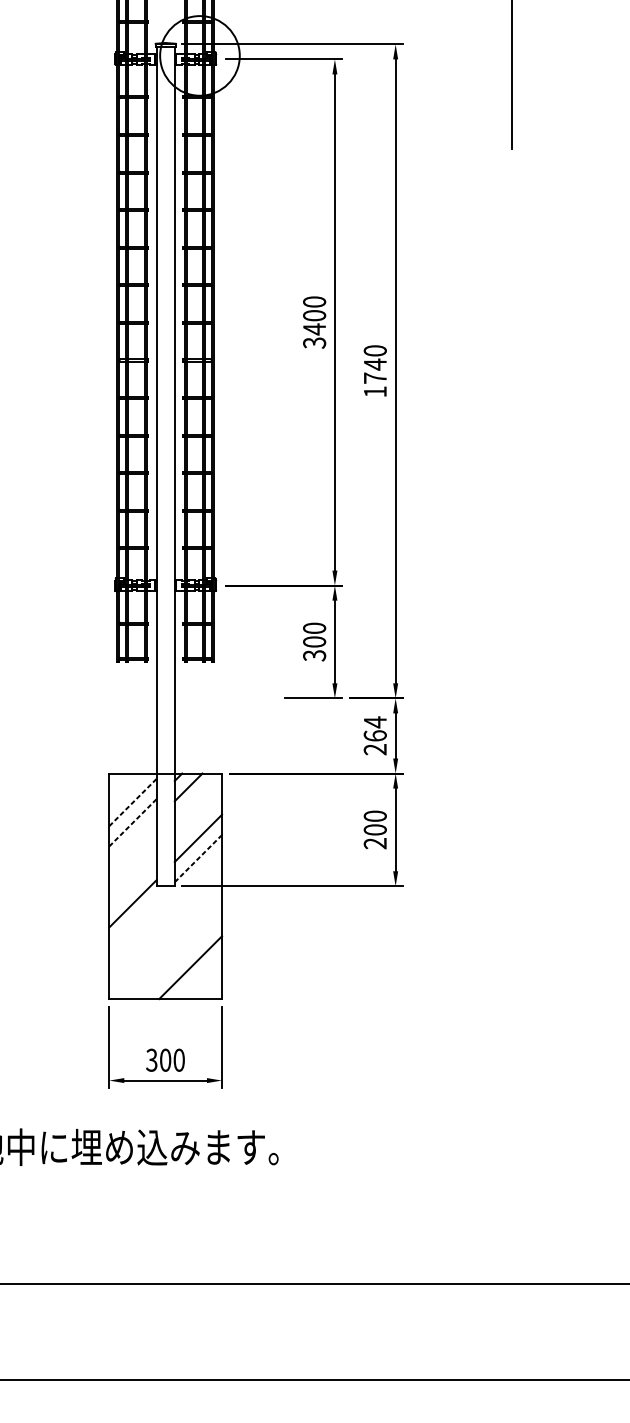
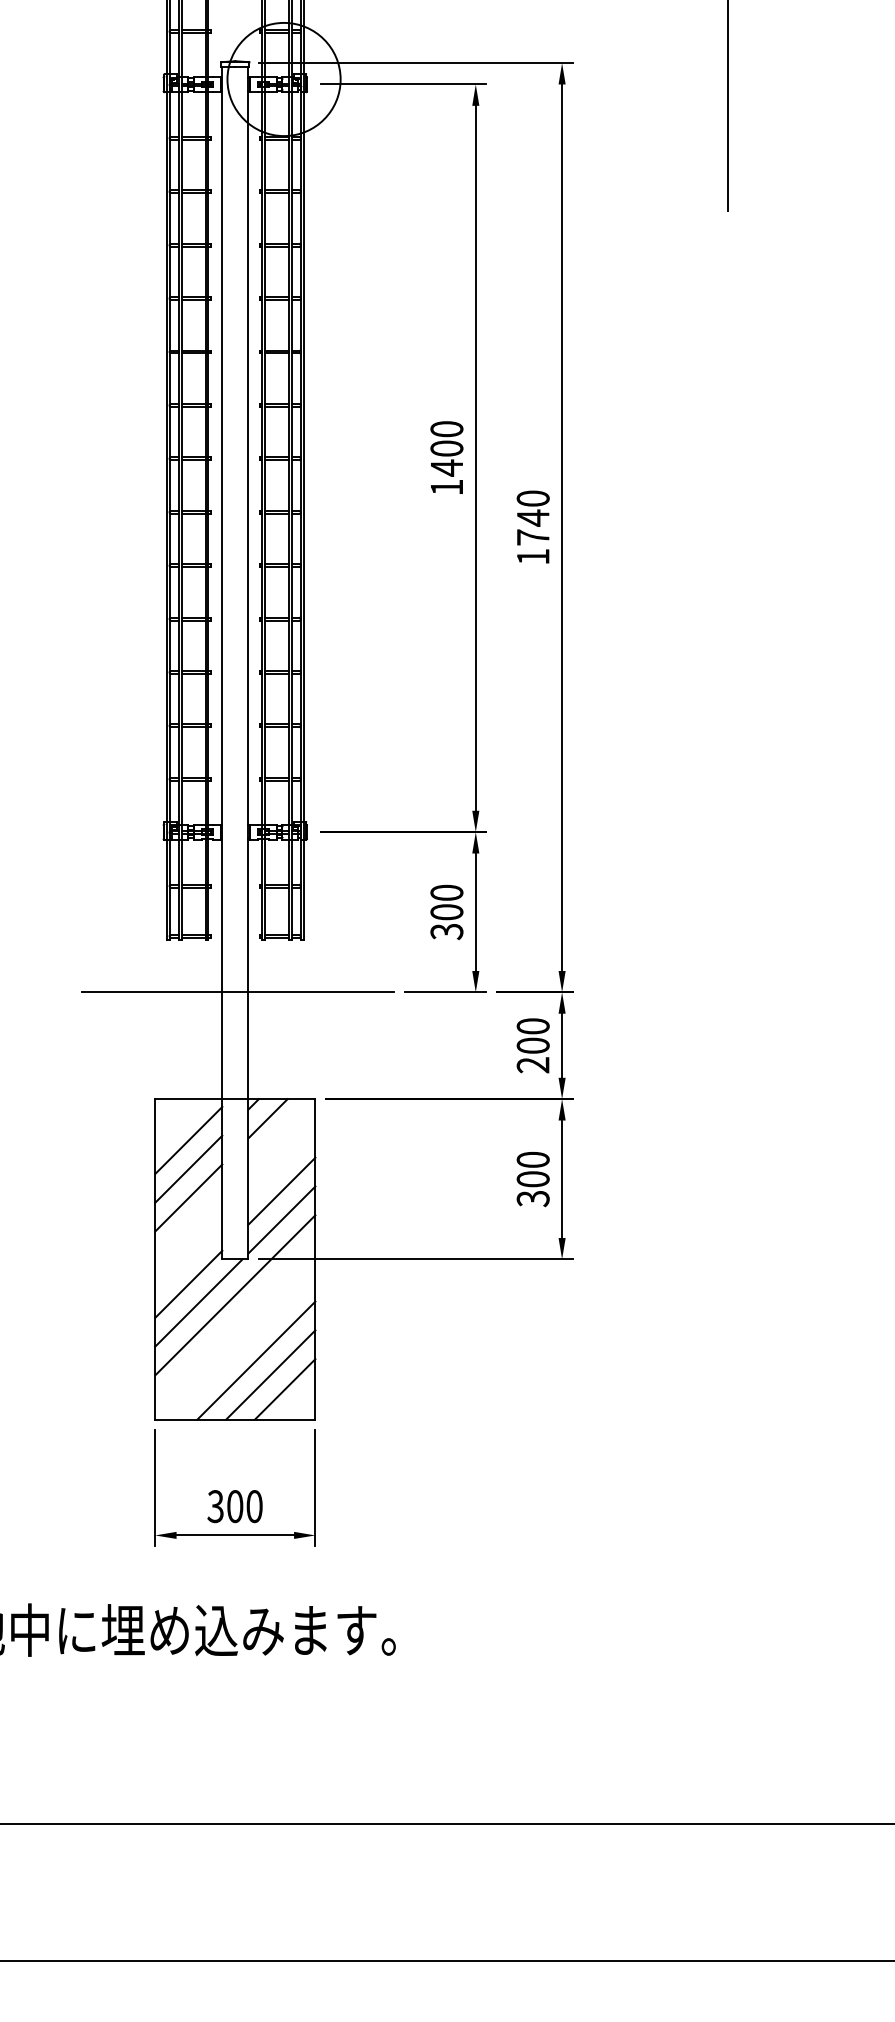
text: (314, 343) -> (446, 487), 3400 -> 1400
line: (167, 698) -> (237, 992), added
text: (374, 728) -> (532, 1035), 264 -> 200
line: (133, 802) -> (189, 1140), dashed -> solid
line: (133, 822) -> (189, 1168), dashed -> solid
line: (132, 842) -> (188, 1197), added
text: (375, 843) -> (533, 1198), 200 -> 300
line: (198, 858) -> (282, 1219), dashed -> solid
line: (165, 911) -> (235, 1295), added
line: (139, 916) -> (198, 1302), added
line: (180, 957) -> (256, 1360), added
line: (200, 977) -> (284, 1389), added

